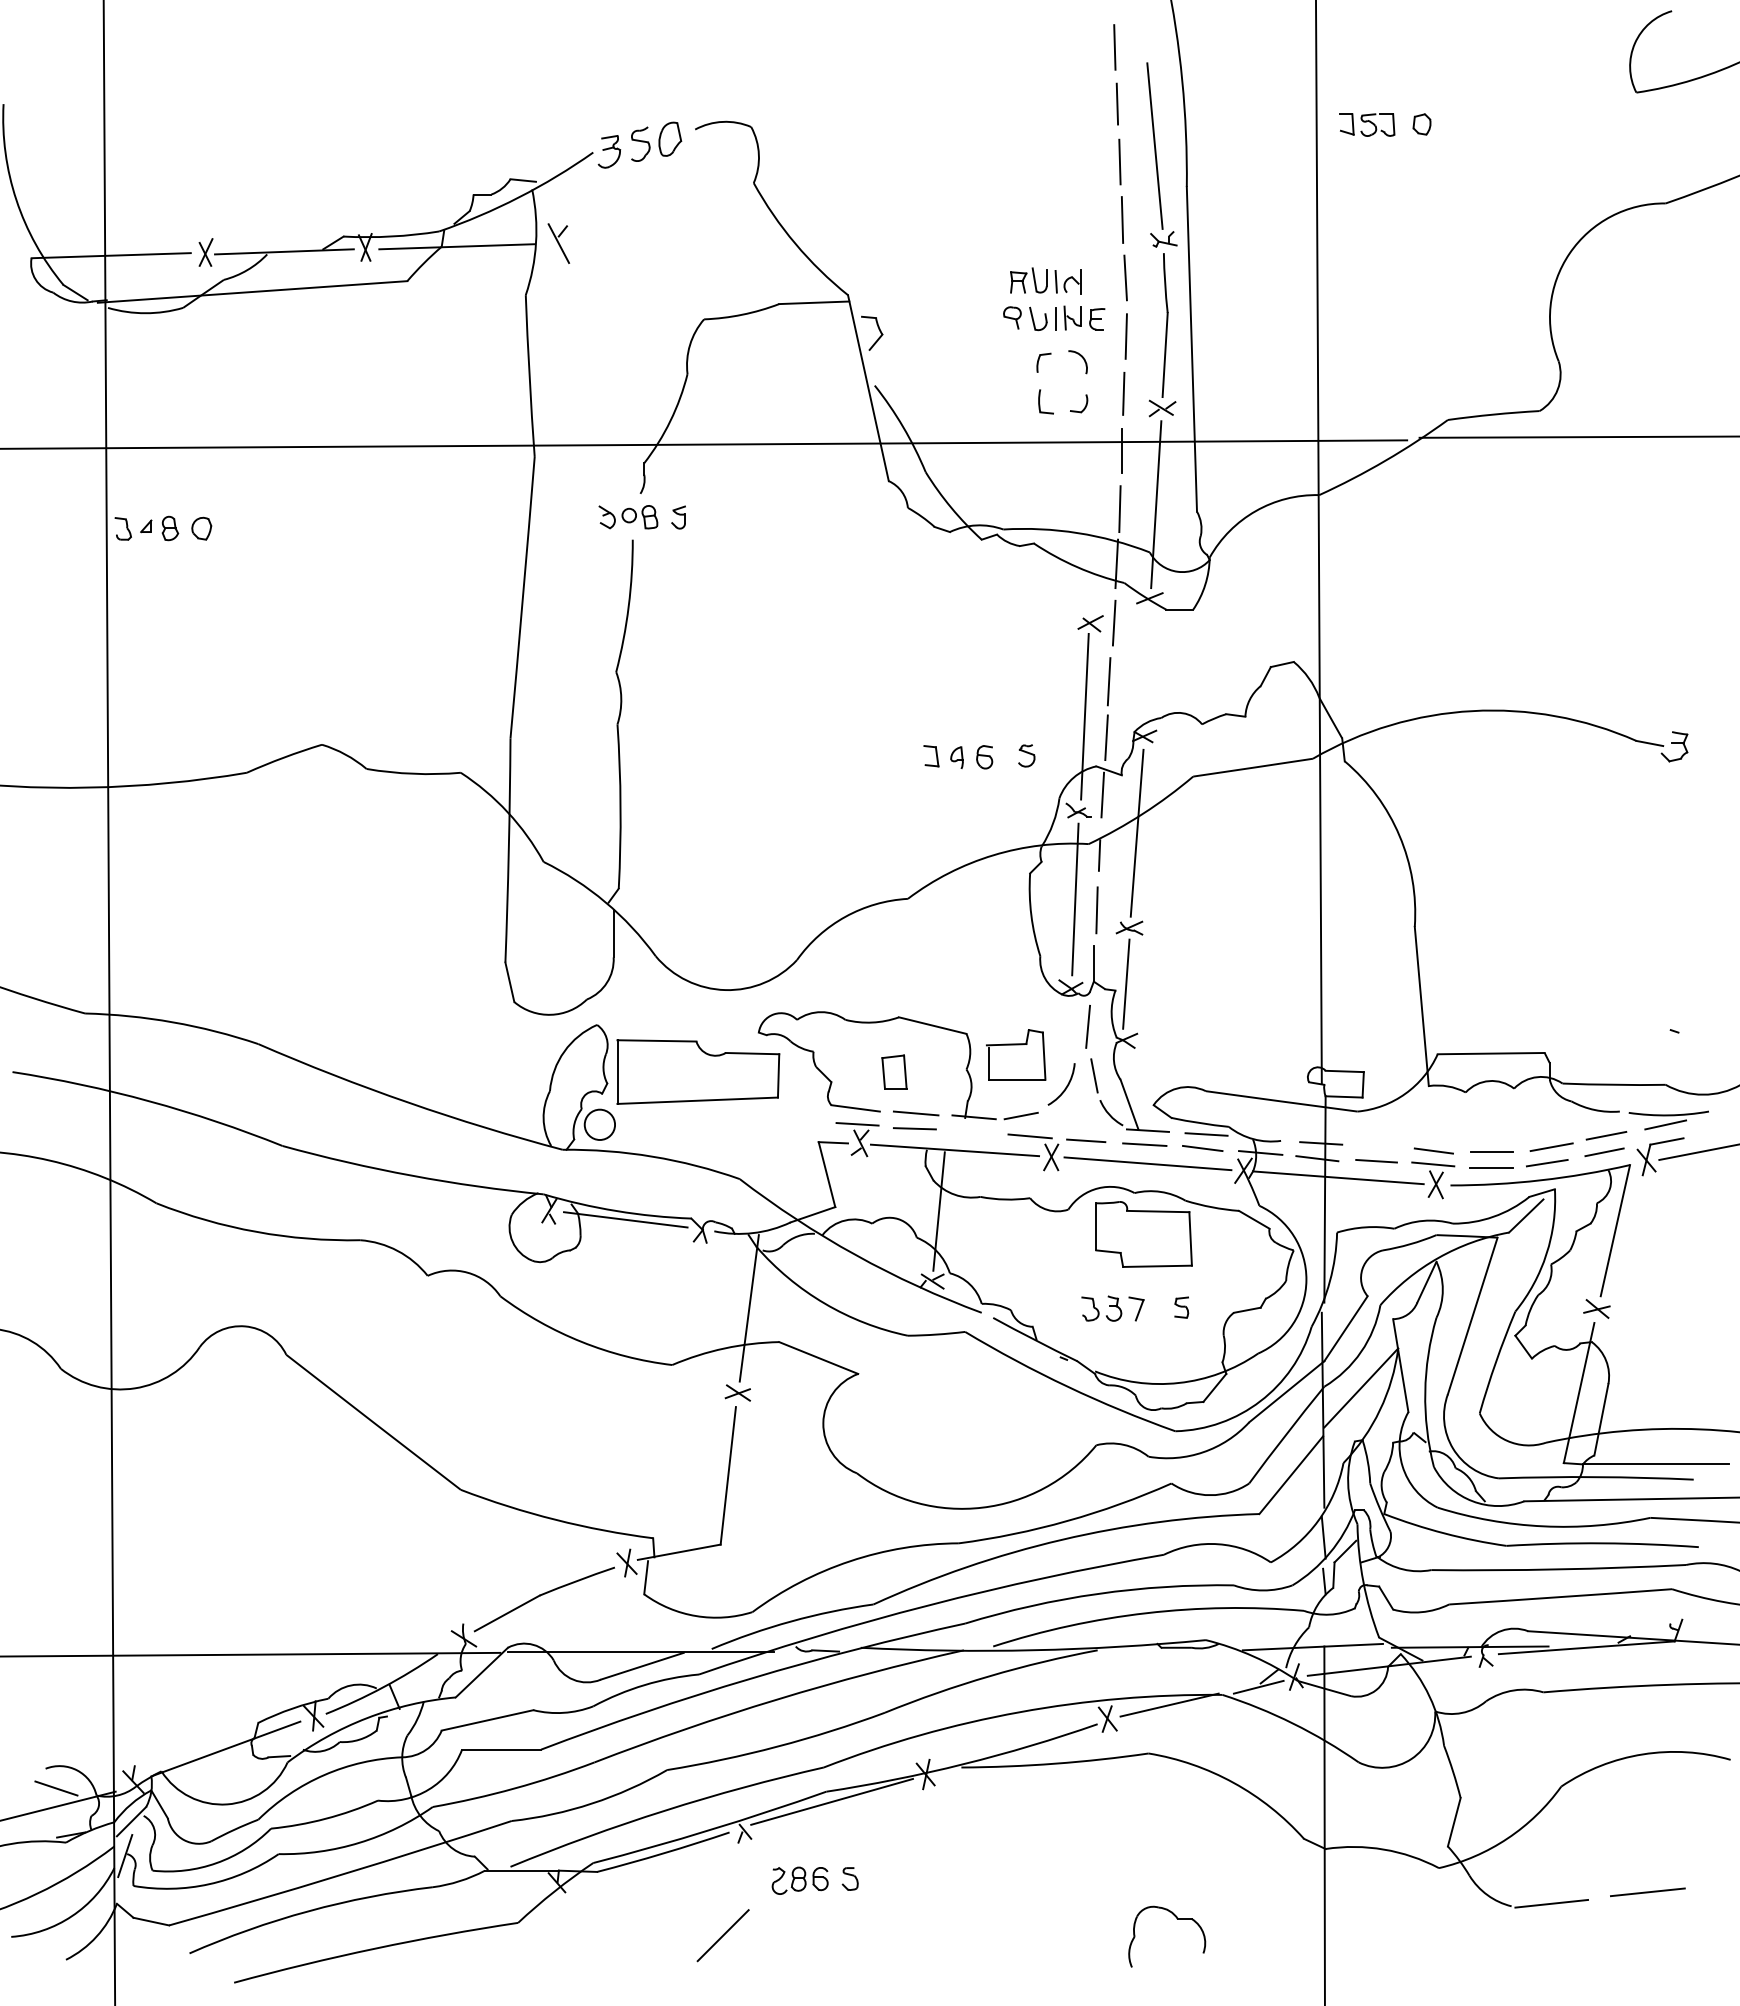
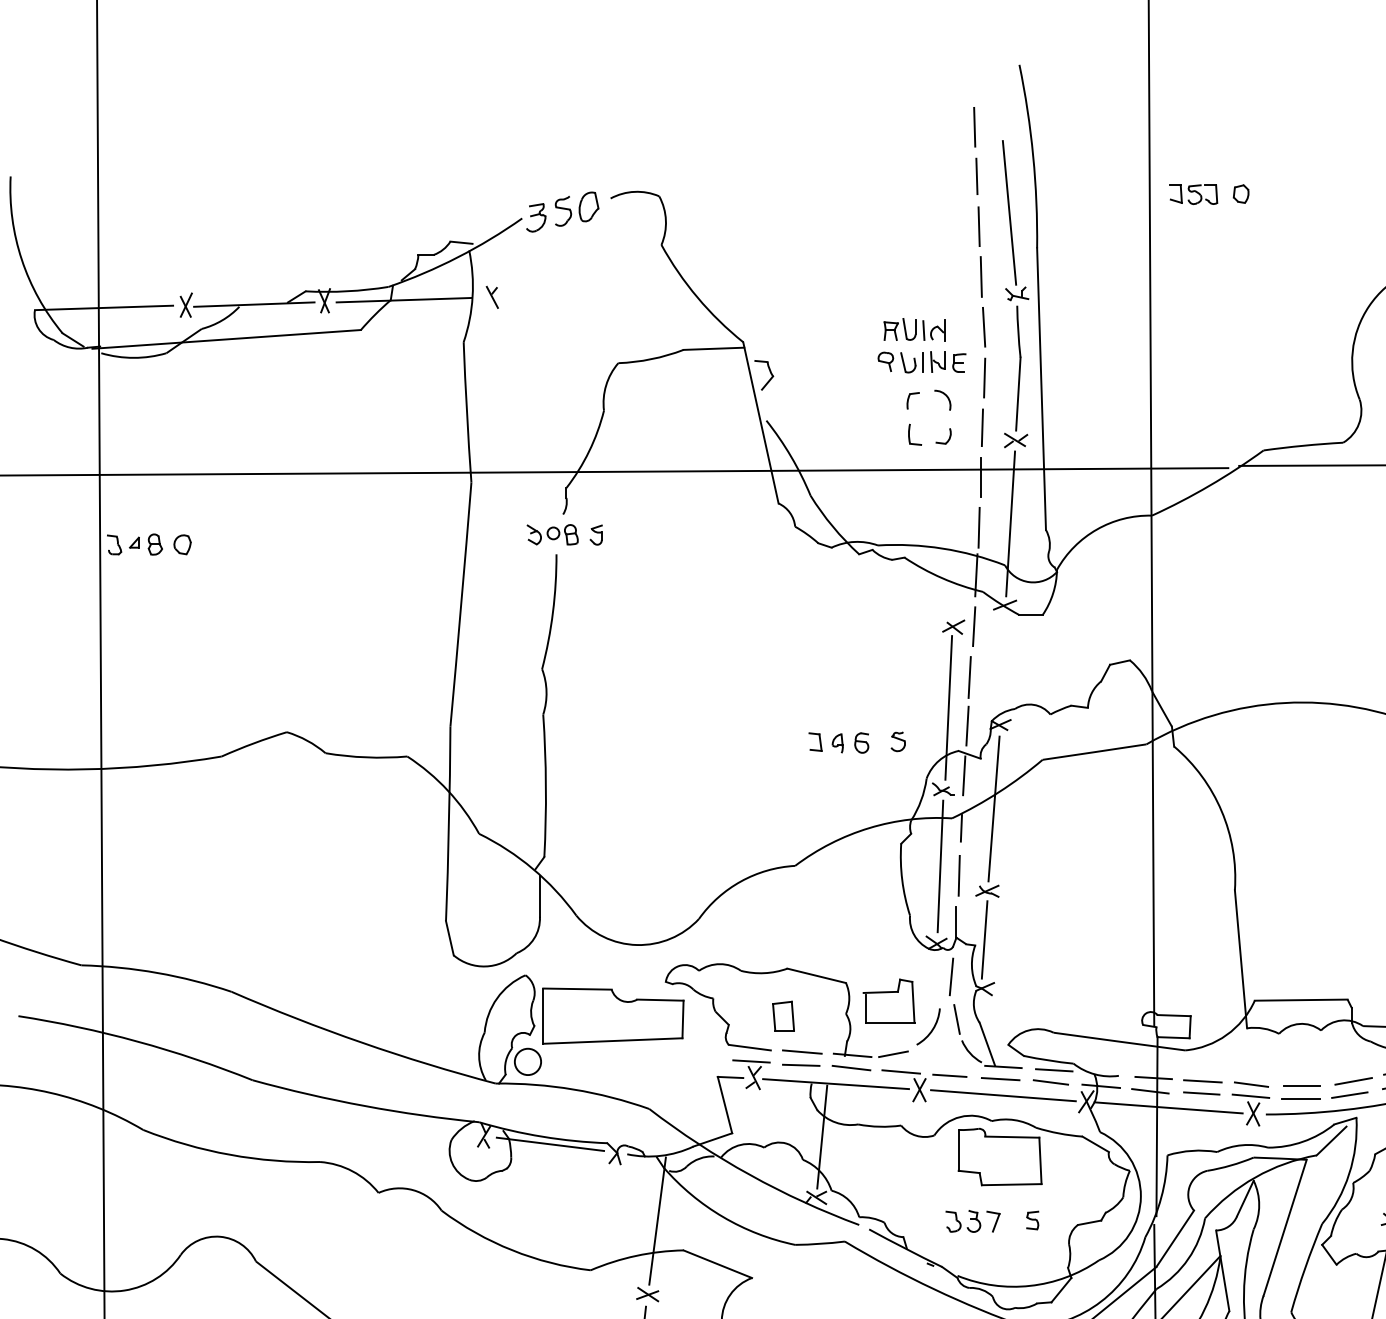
part: (558, 243) -> (492, 297), size x0.62
line: (972, 1131) -> (851, 1067), added
line: (1377, 1147) -> (1202, 1081), added

